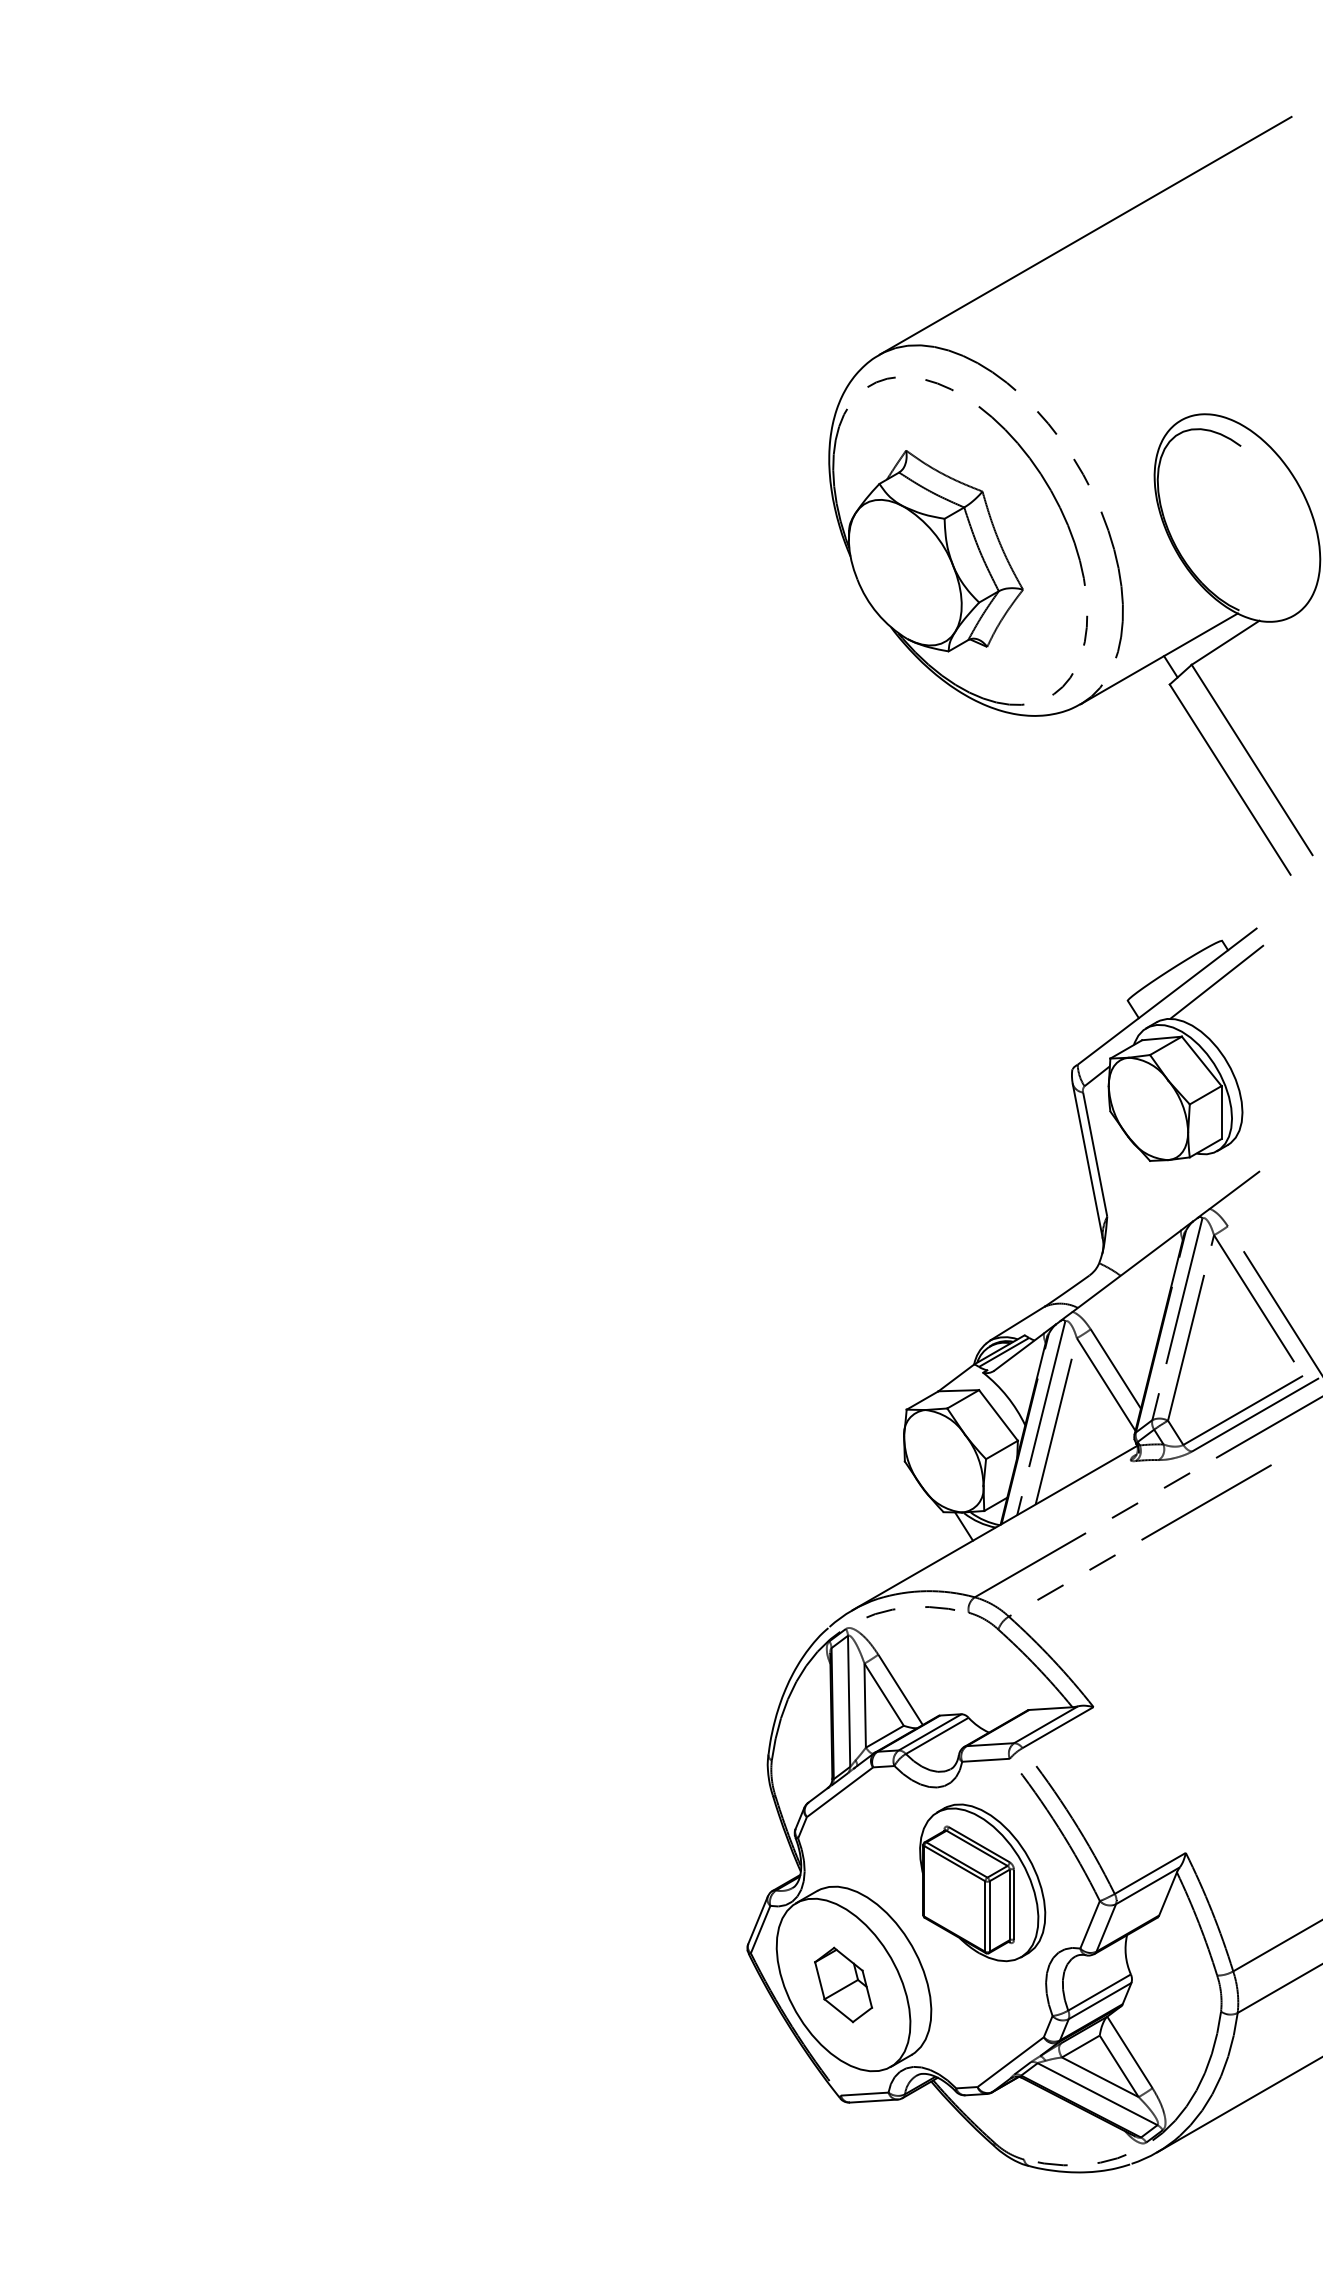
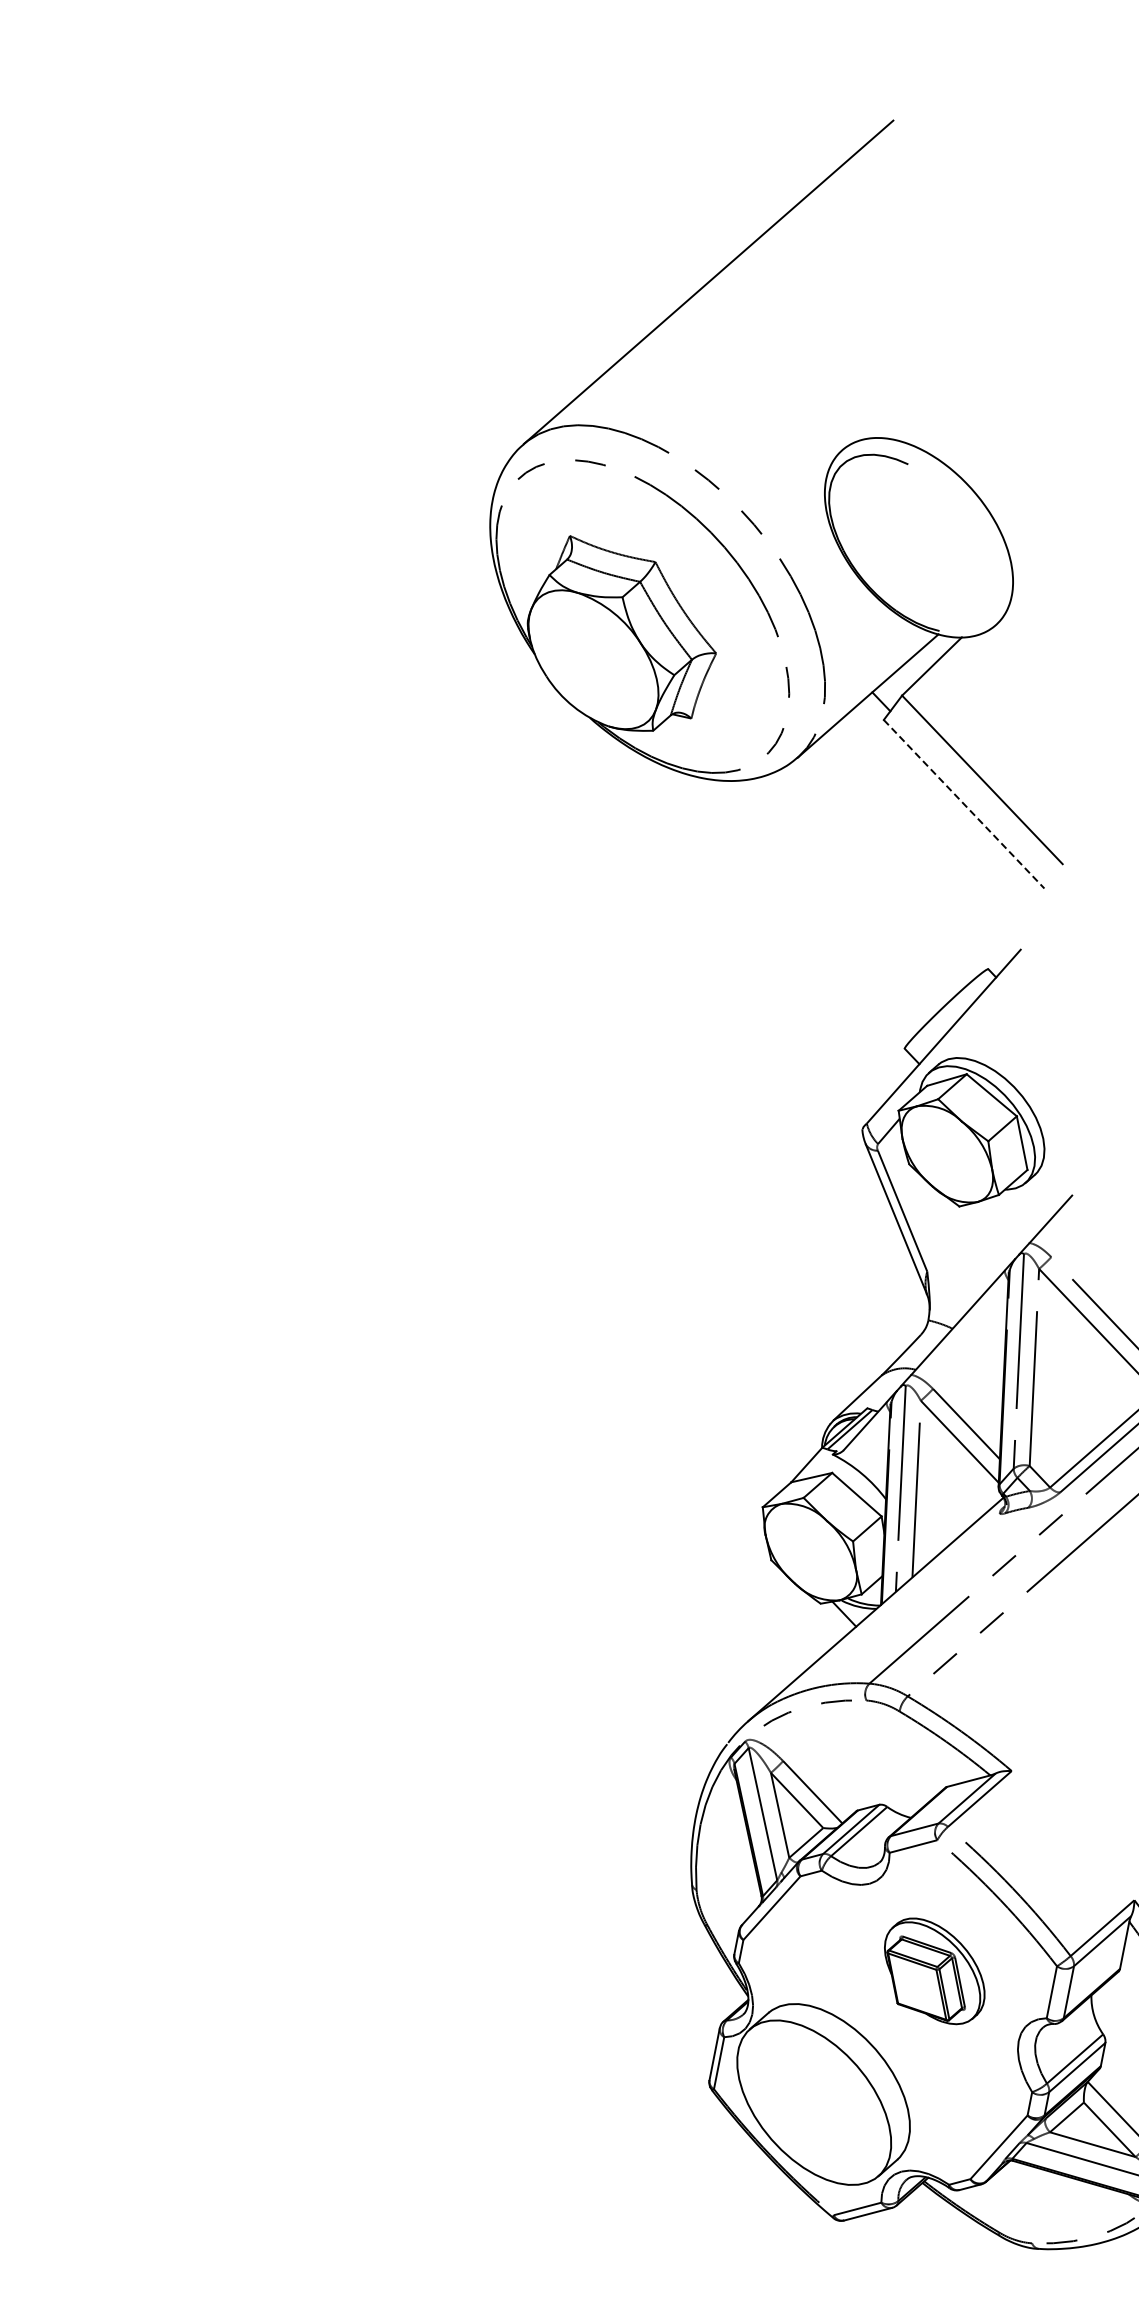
line: (1230, 779) -> (964, 804), solid -> dashed
line: (1216, 981) -> (990, 1011), removed
part: (982, 1882) -> (934, 1971), size x0.7
part: (843, 1984) -> (814, 2102), removed

